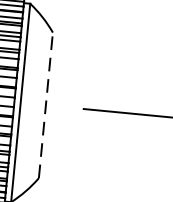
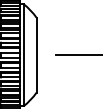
line: (45, 104) -> (36, 54), dashed -> solid

